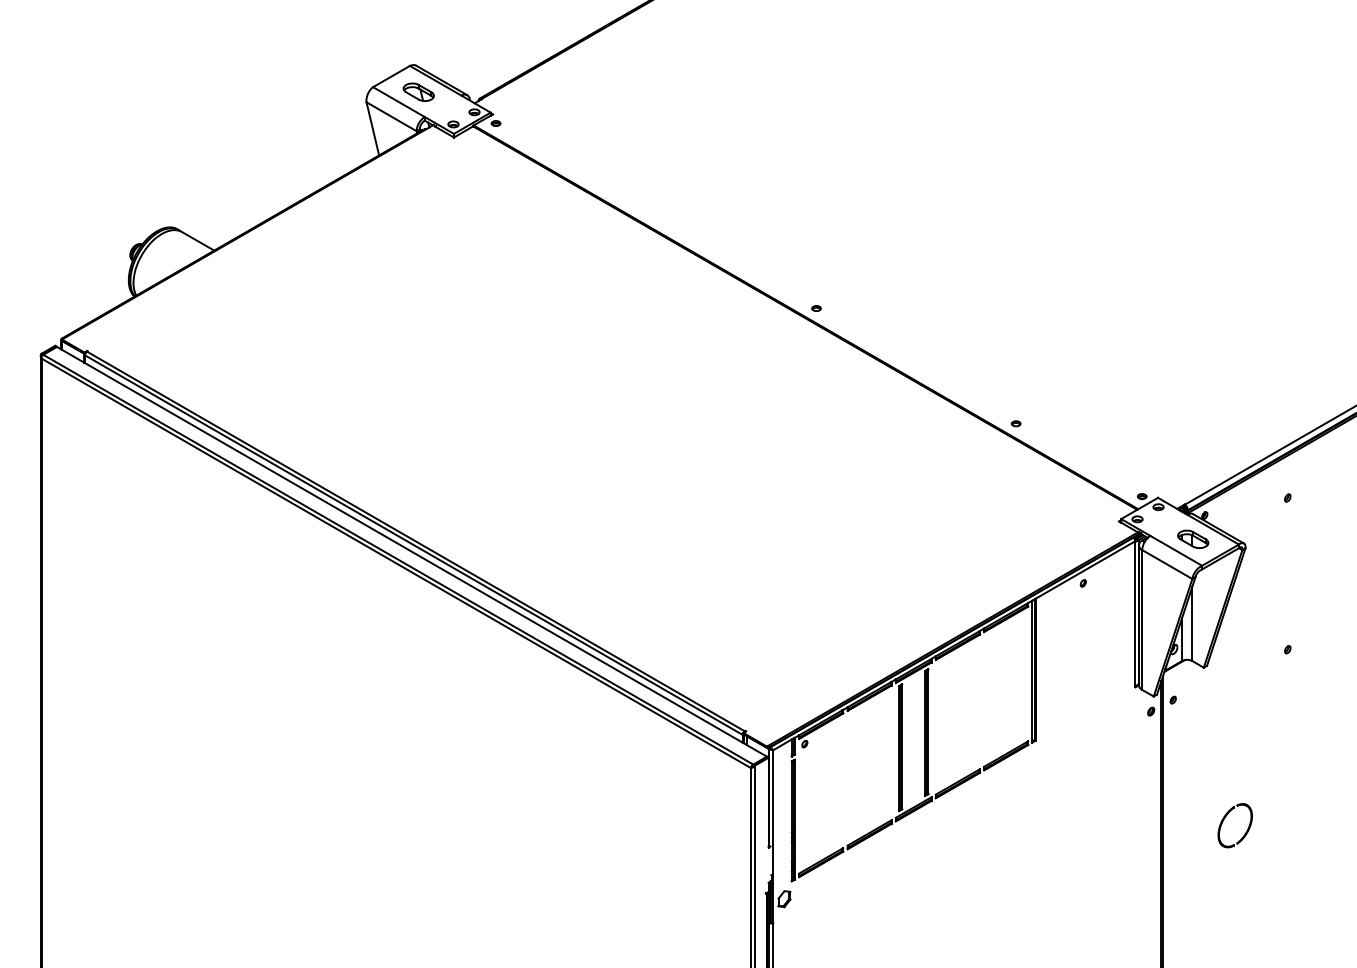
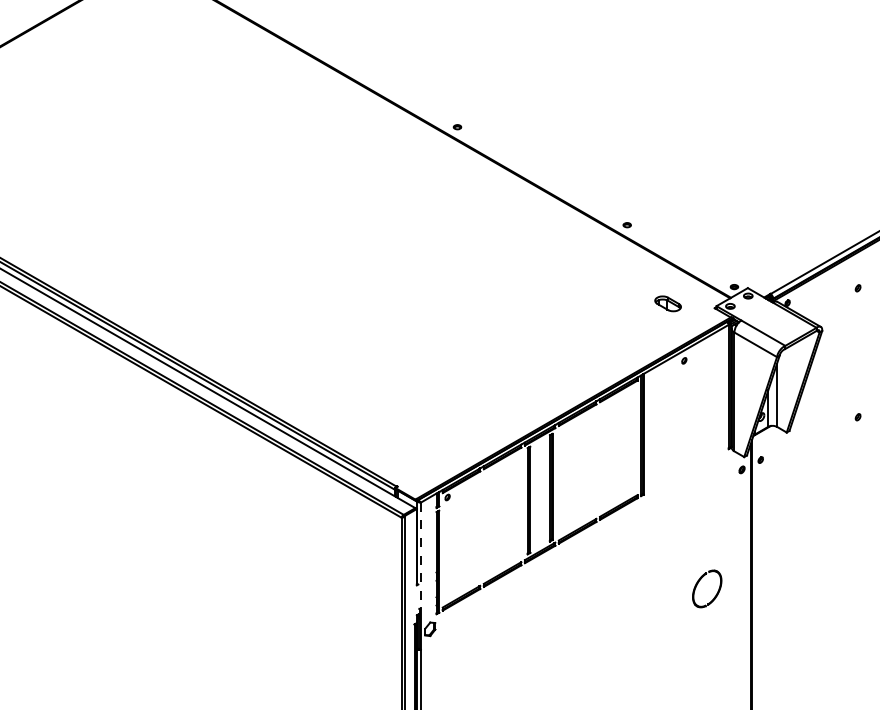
part: (1193, 538) -> (668, 303), moved
line: (773, 812) -> (420, 555), solid -> dashed
part: (1224, 820) -> (698, 584), moved

